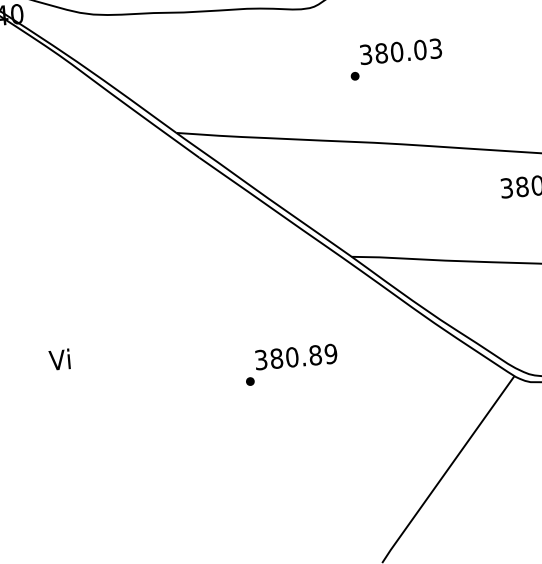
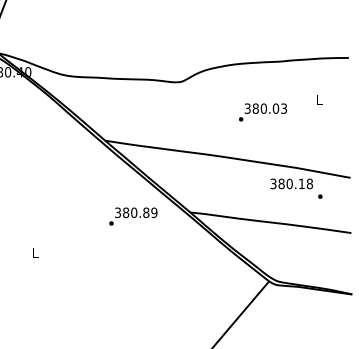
text: (395, 59) -> (262, 112), moved
text: (58, 359) -> (34, 252), Vi -> L
text: (291, 364) -> (133, 216), moved

